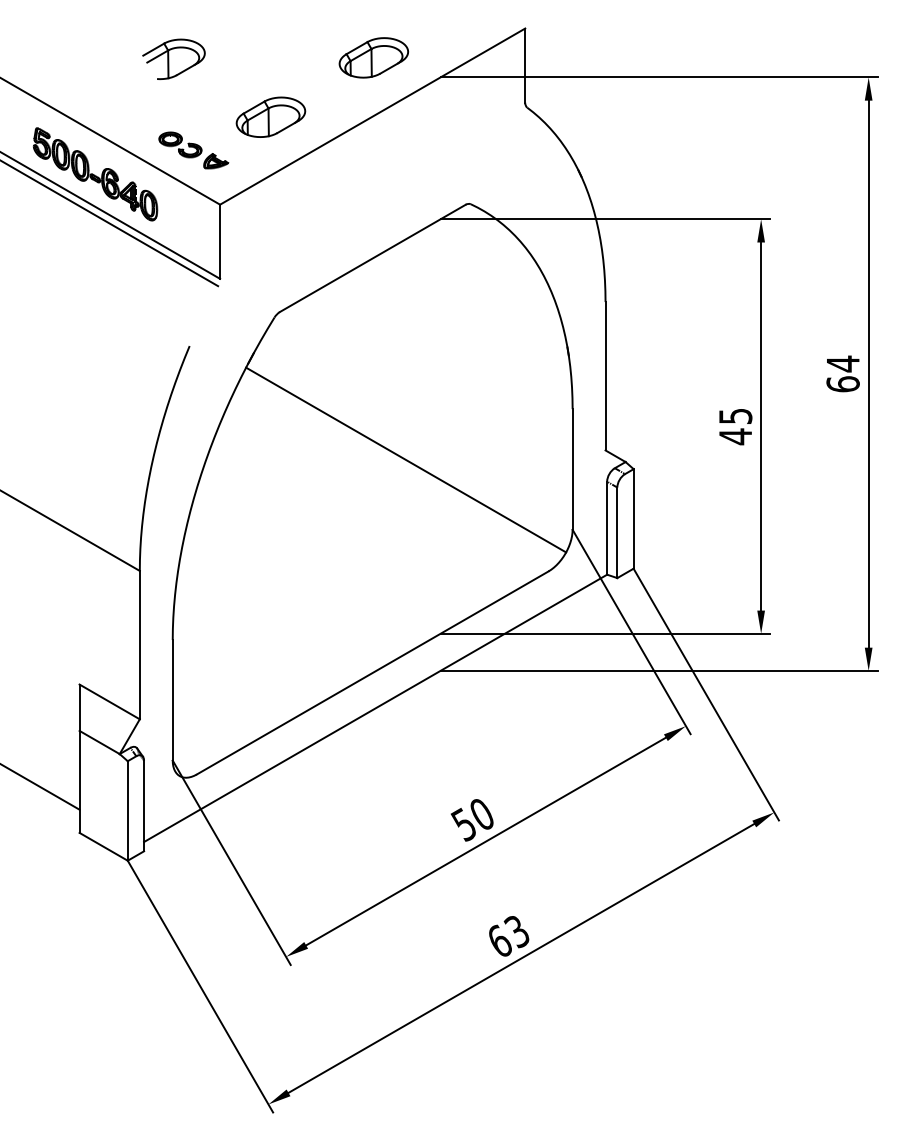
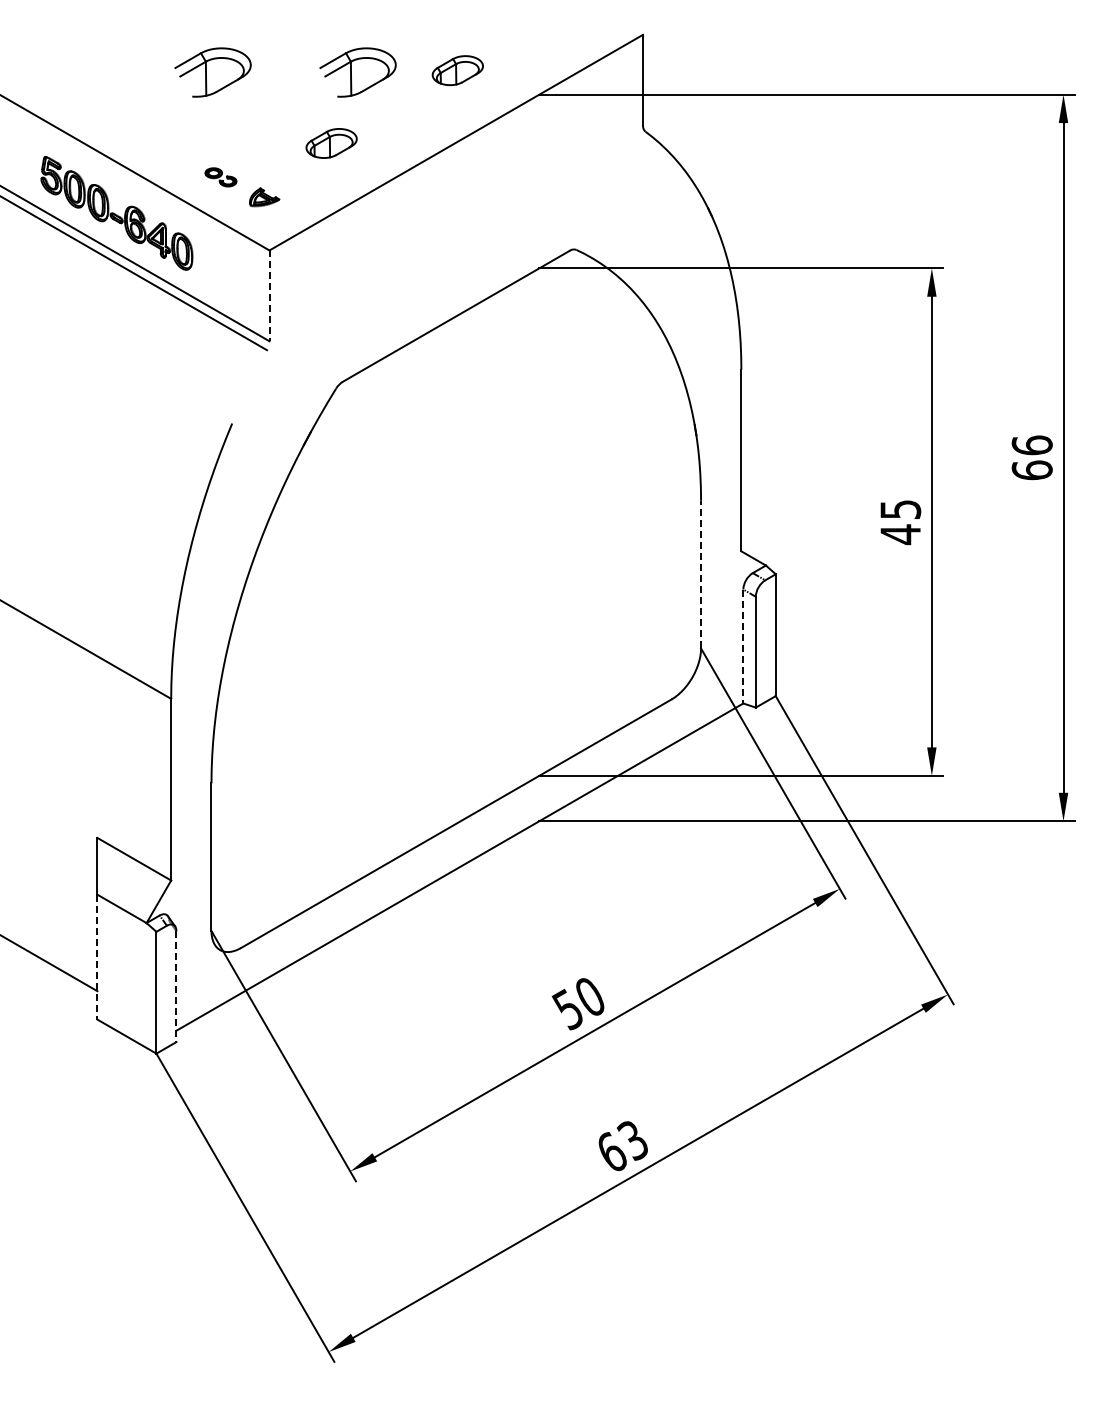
part: (373, 57) -> (457, 70), size x0.6
part: (291, 59) -> (357, 72), added
part: (270, 117) -> (331, 143), size x0.6
part: (180, 145) -> (220, 177), size x0.6
line: (220, 242) -> (269, 296), solid -> dashed
text: (842, 363) -> (1031, 445), 64 -> 66
line: (406, 460) -> (497, 563), removed
line: (572, 469) -> (701, 574), solid -> dashed
line: (607, 528) -> (743, 646), solid -> dashed
line: (79, 782) -> (97, 957), solid -> dashed
line: (144, 806) -> (176, 987), solid -> dashed

